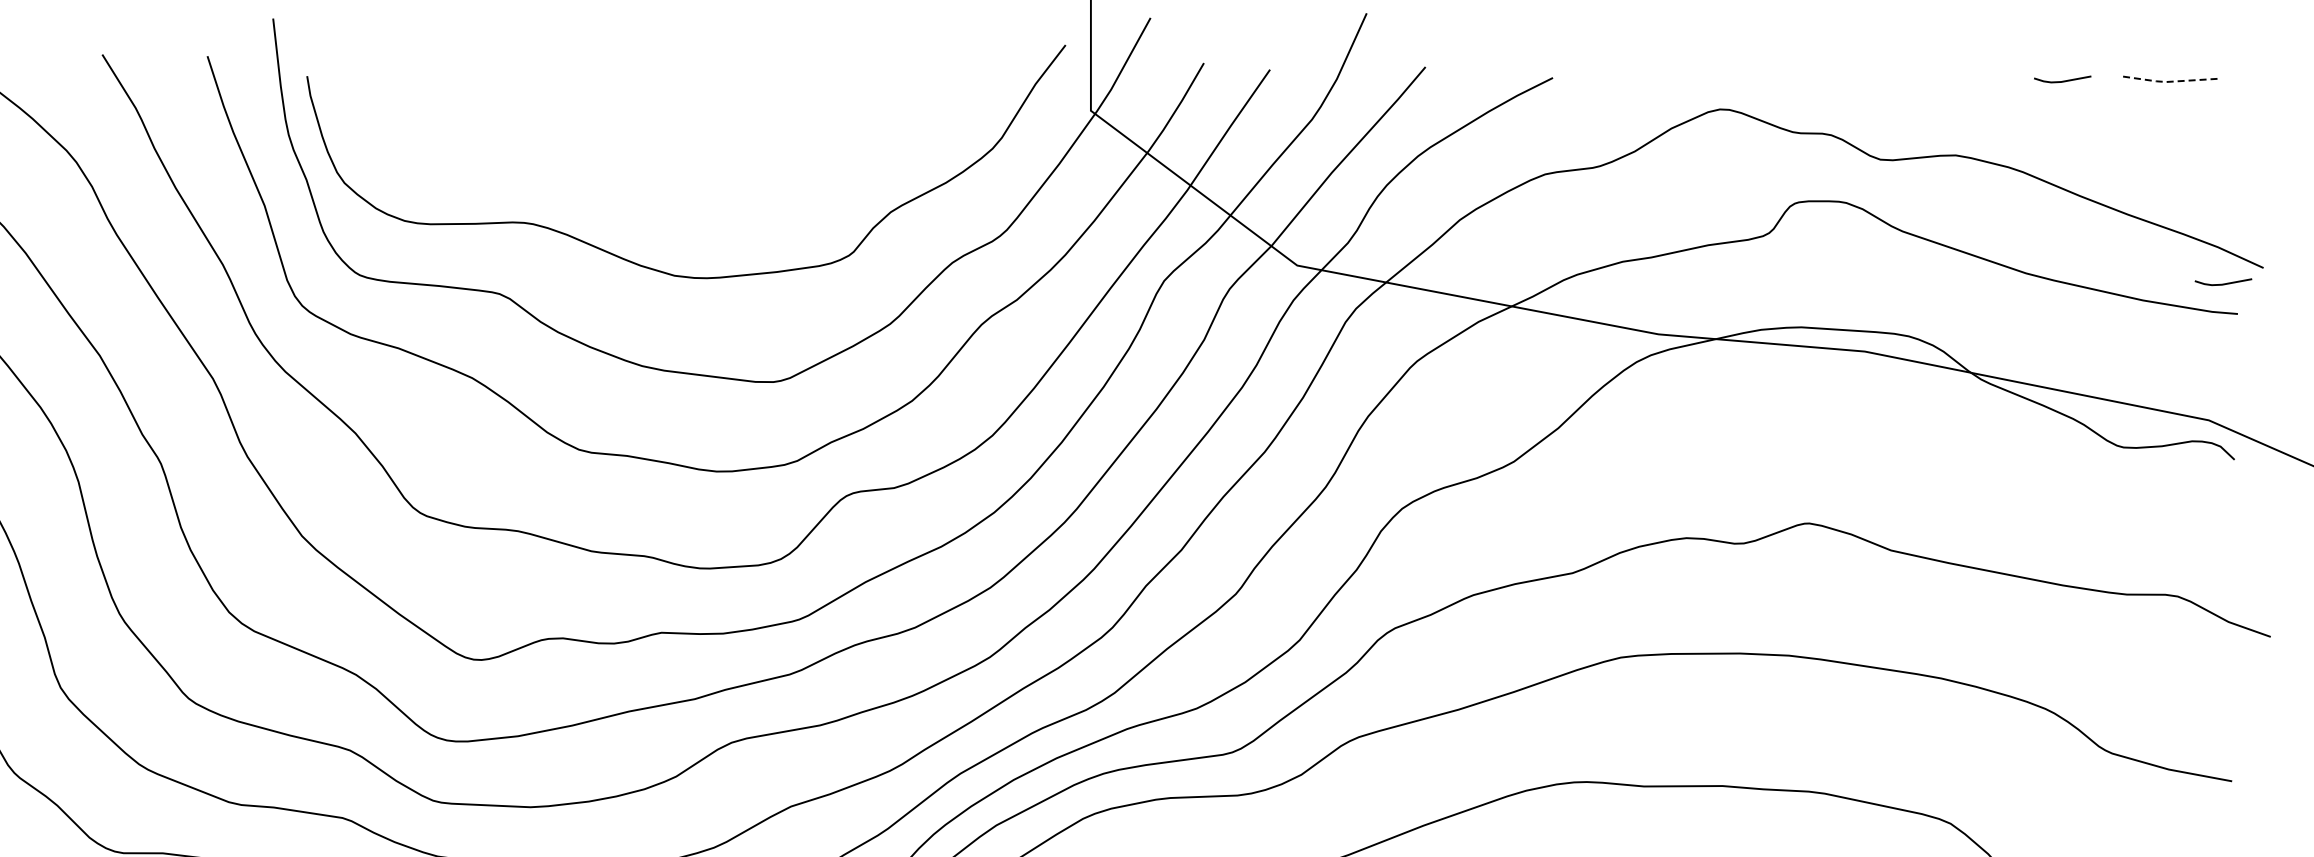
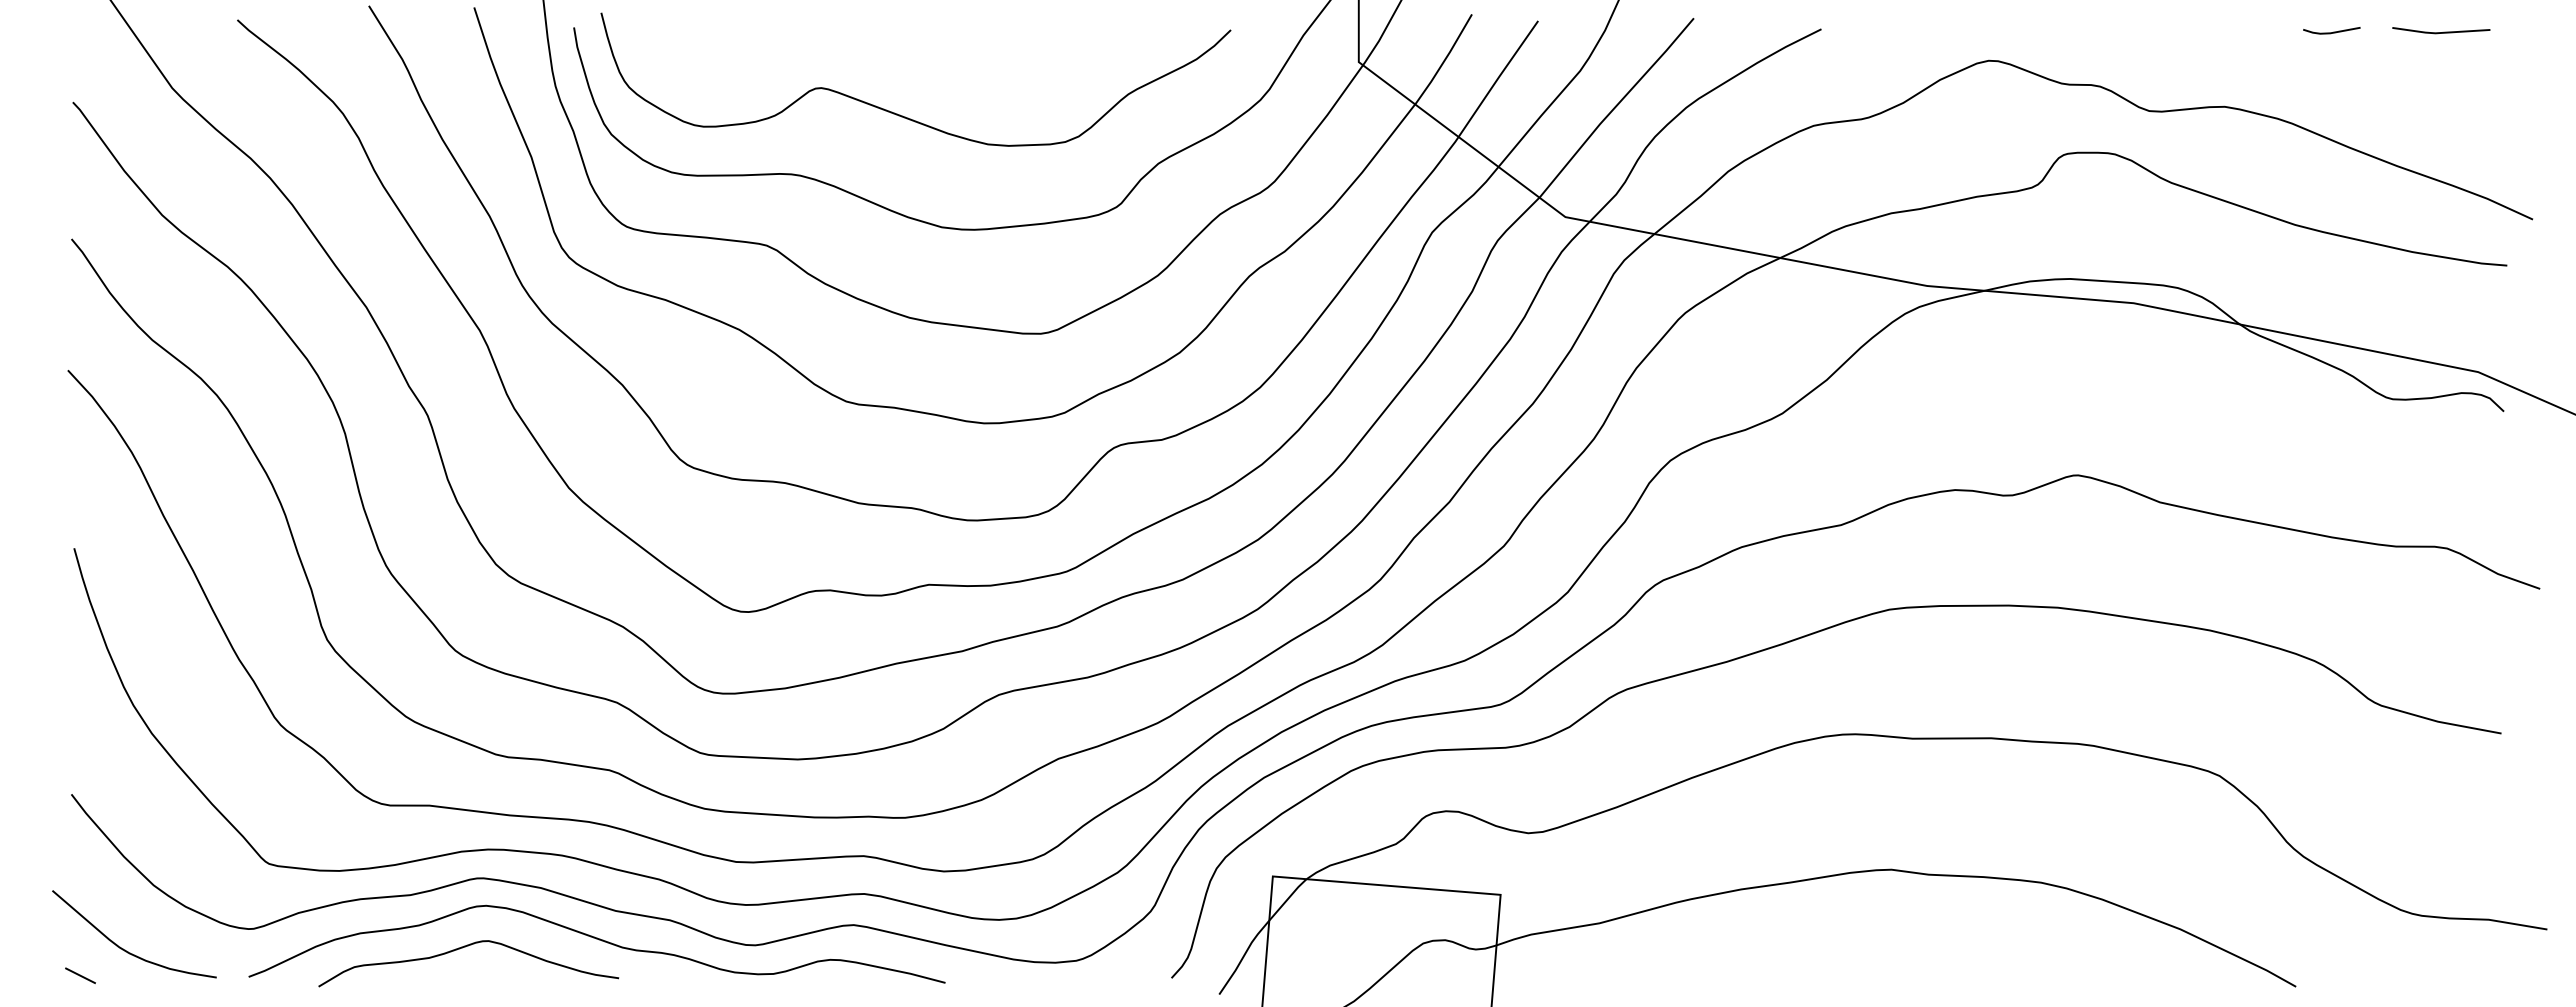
line: (2171, 82) -> (2440, 33), dashed -> solid
curve: (633, 163) -> (900, 114), added
line: (2223, 283) -> (2492, 235), removed

